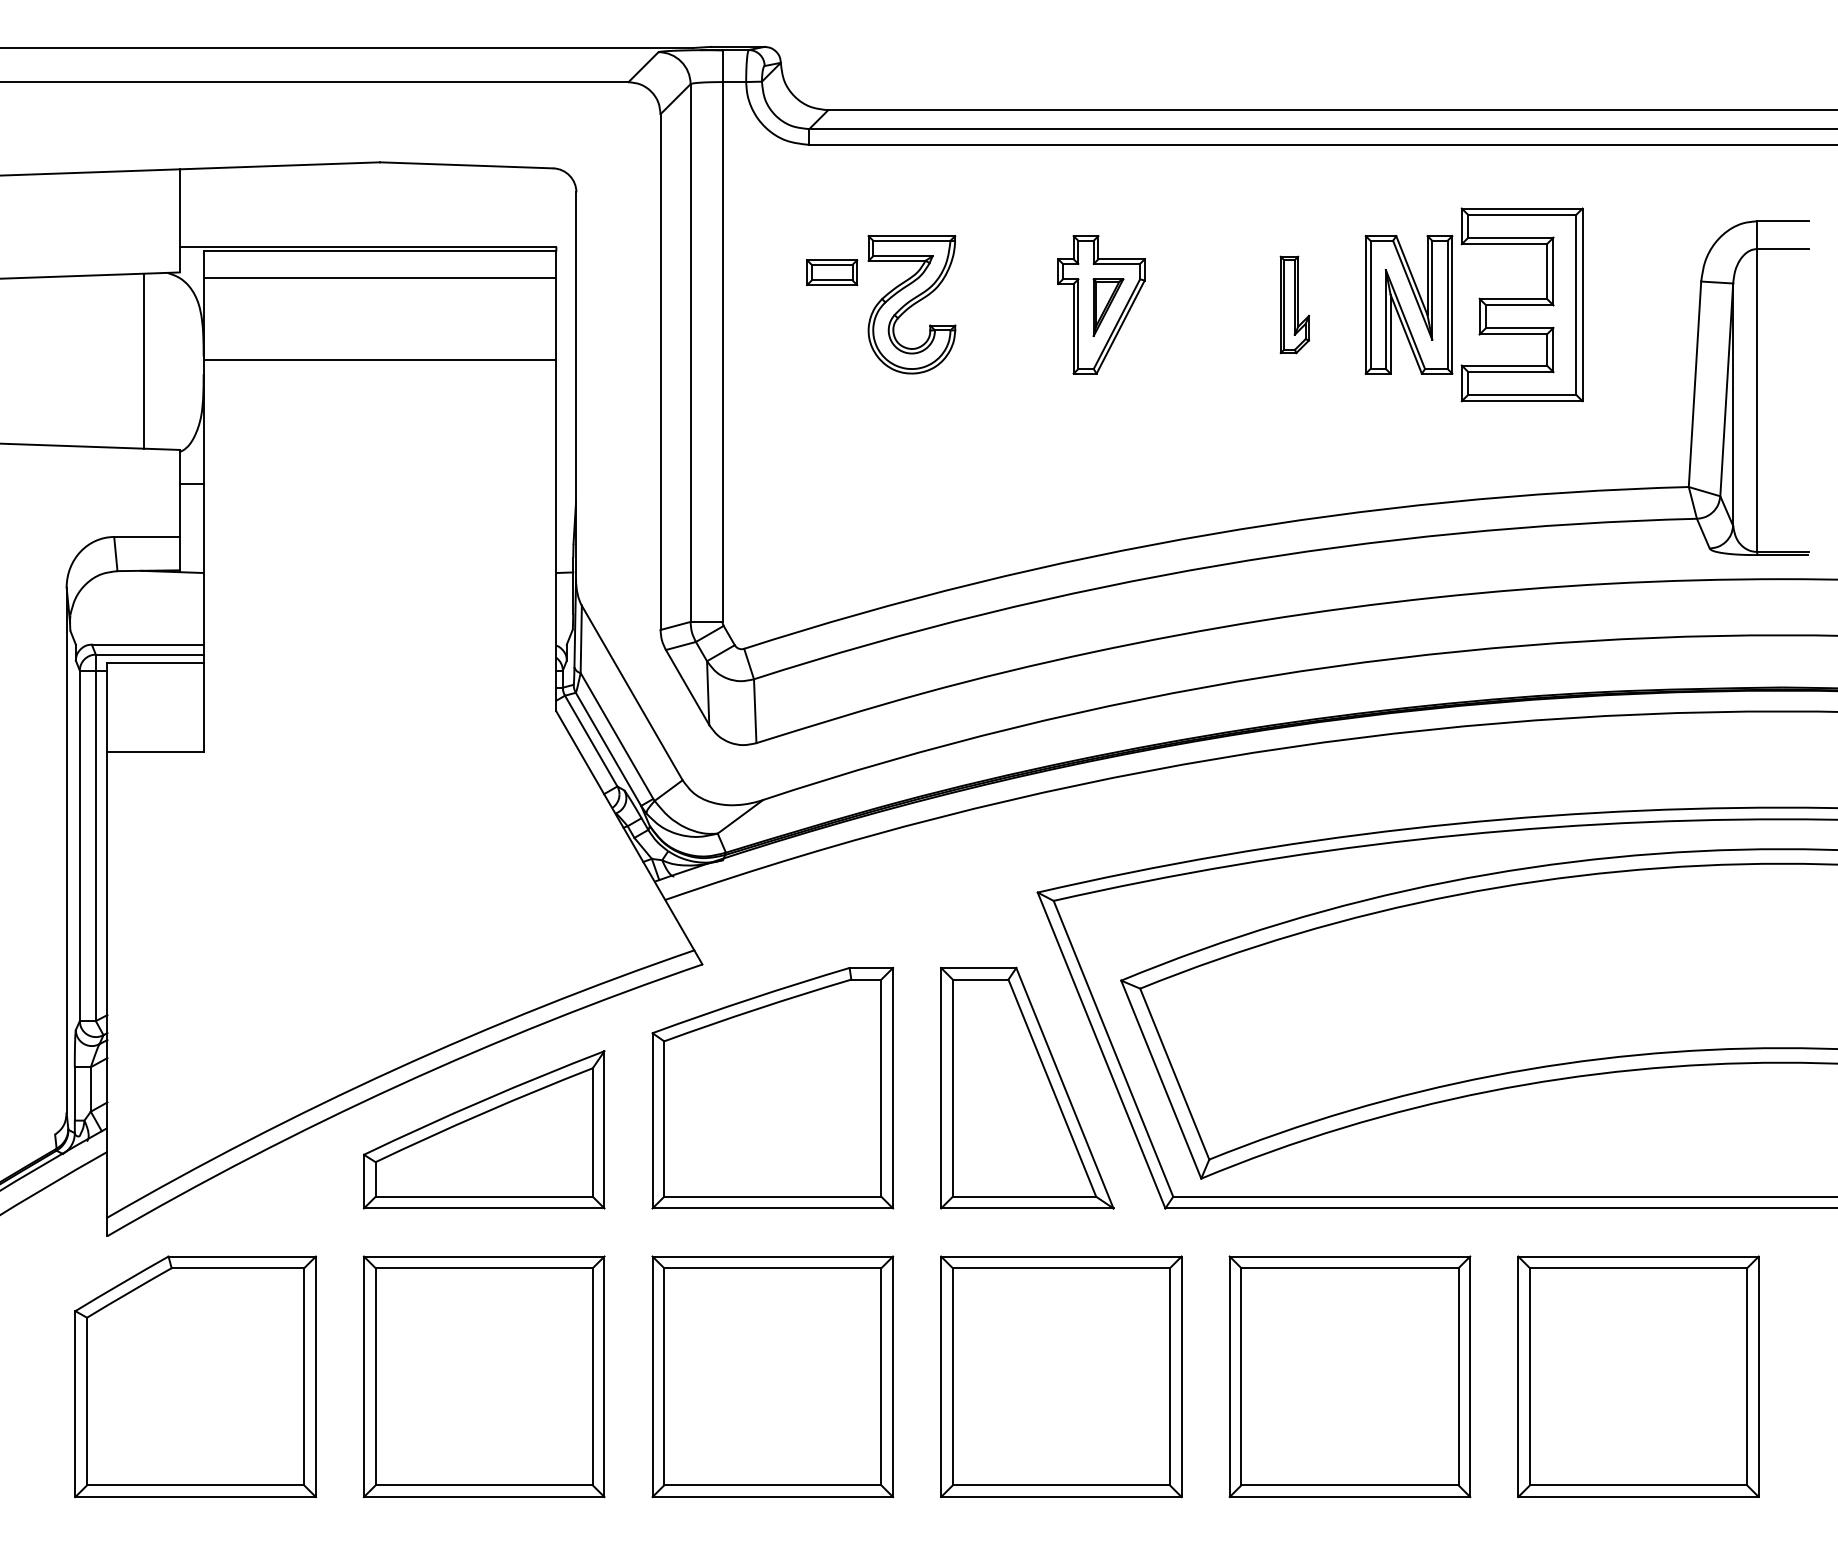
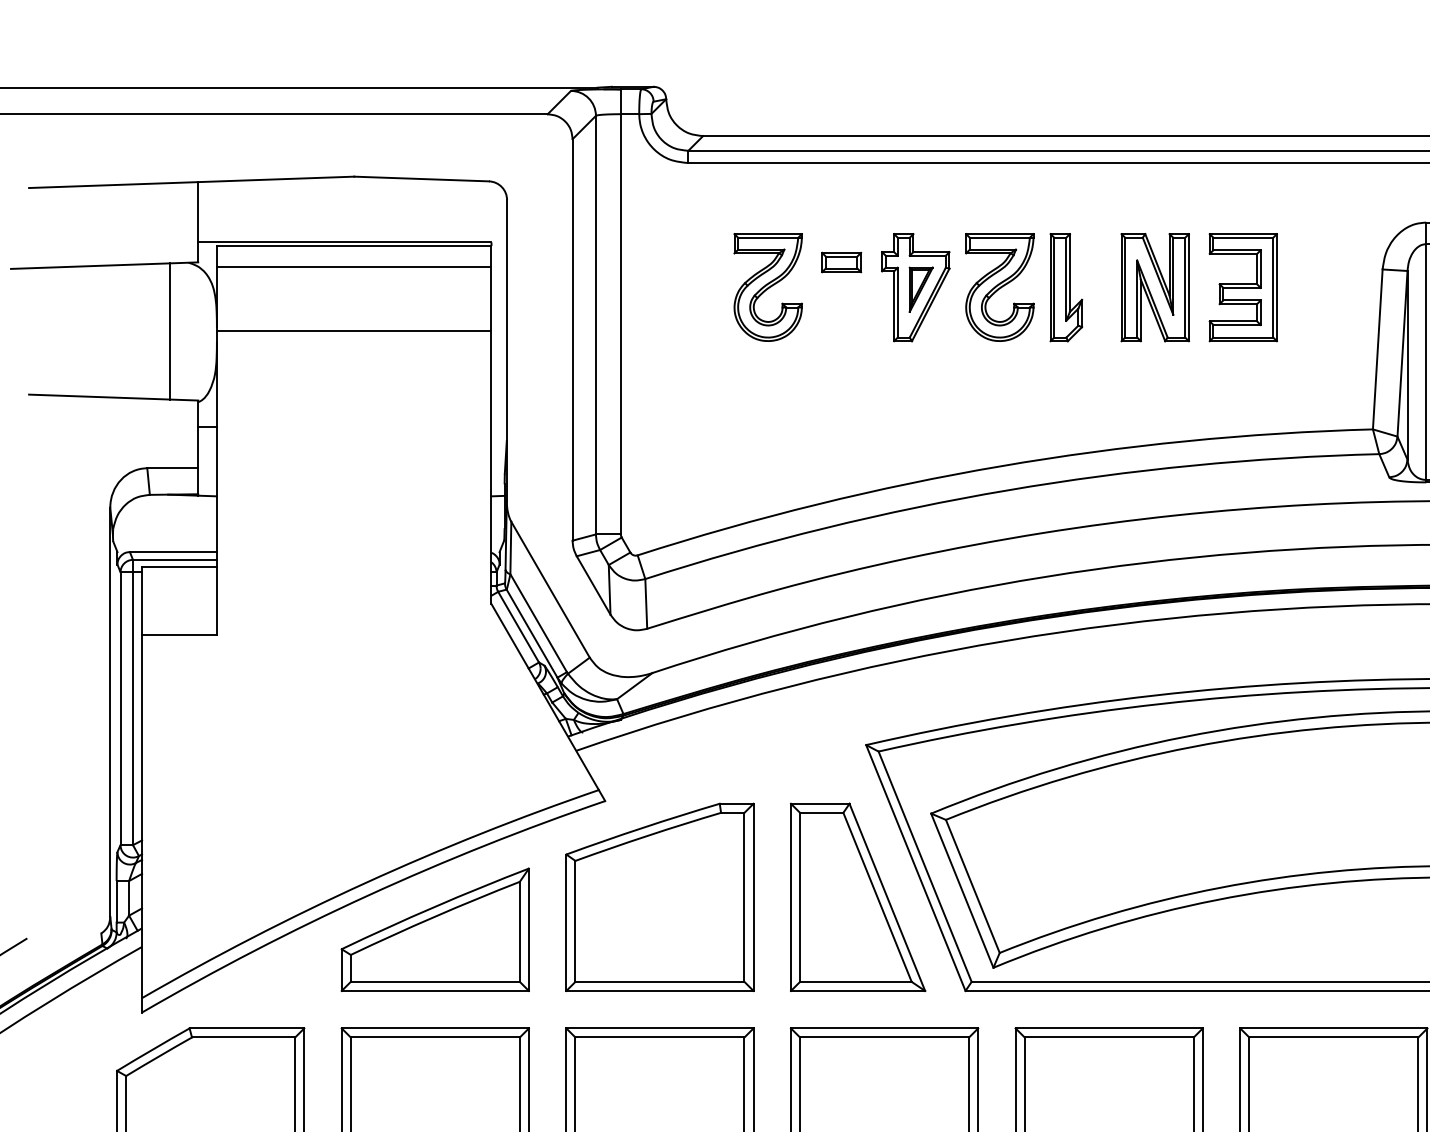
part: (832, 272) -> (841, 262), moved
part: (1209, 304) -> (999, 287), added
part: (1294, 304) -> (1066, 287), size x1.43
part: (1522, 304) -> (1243, 287), size x0.71

